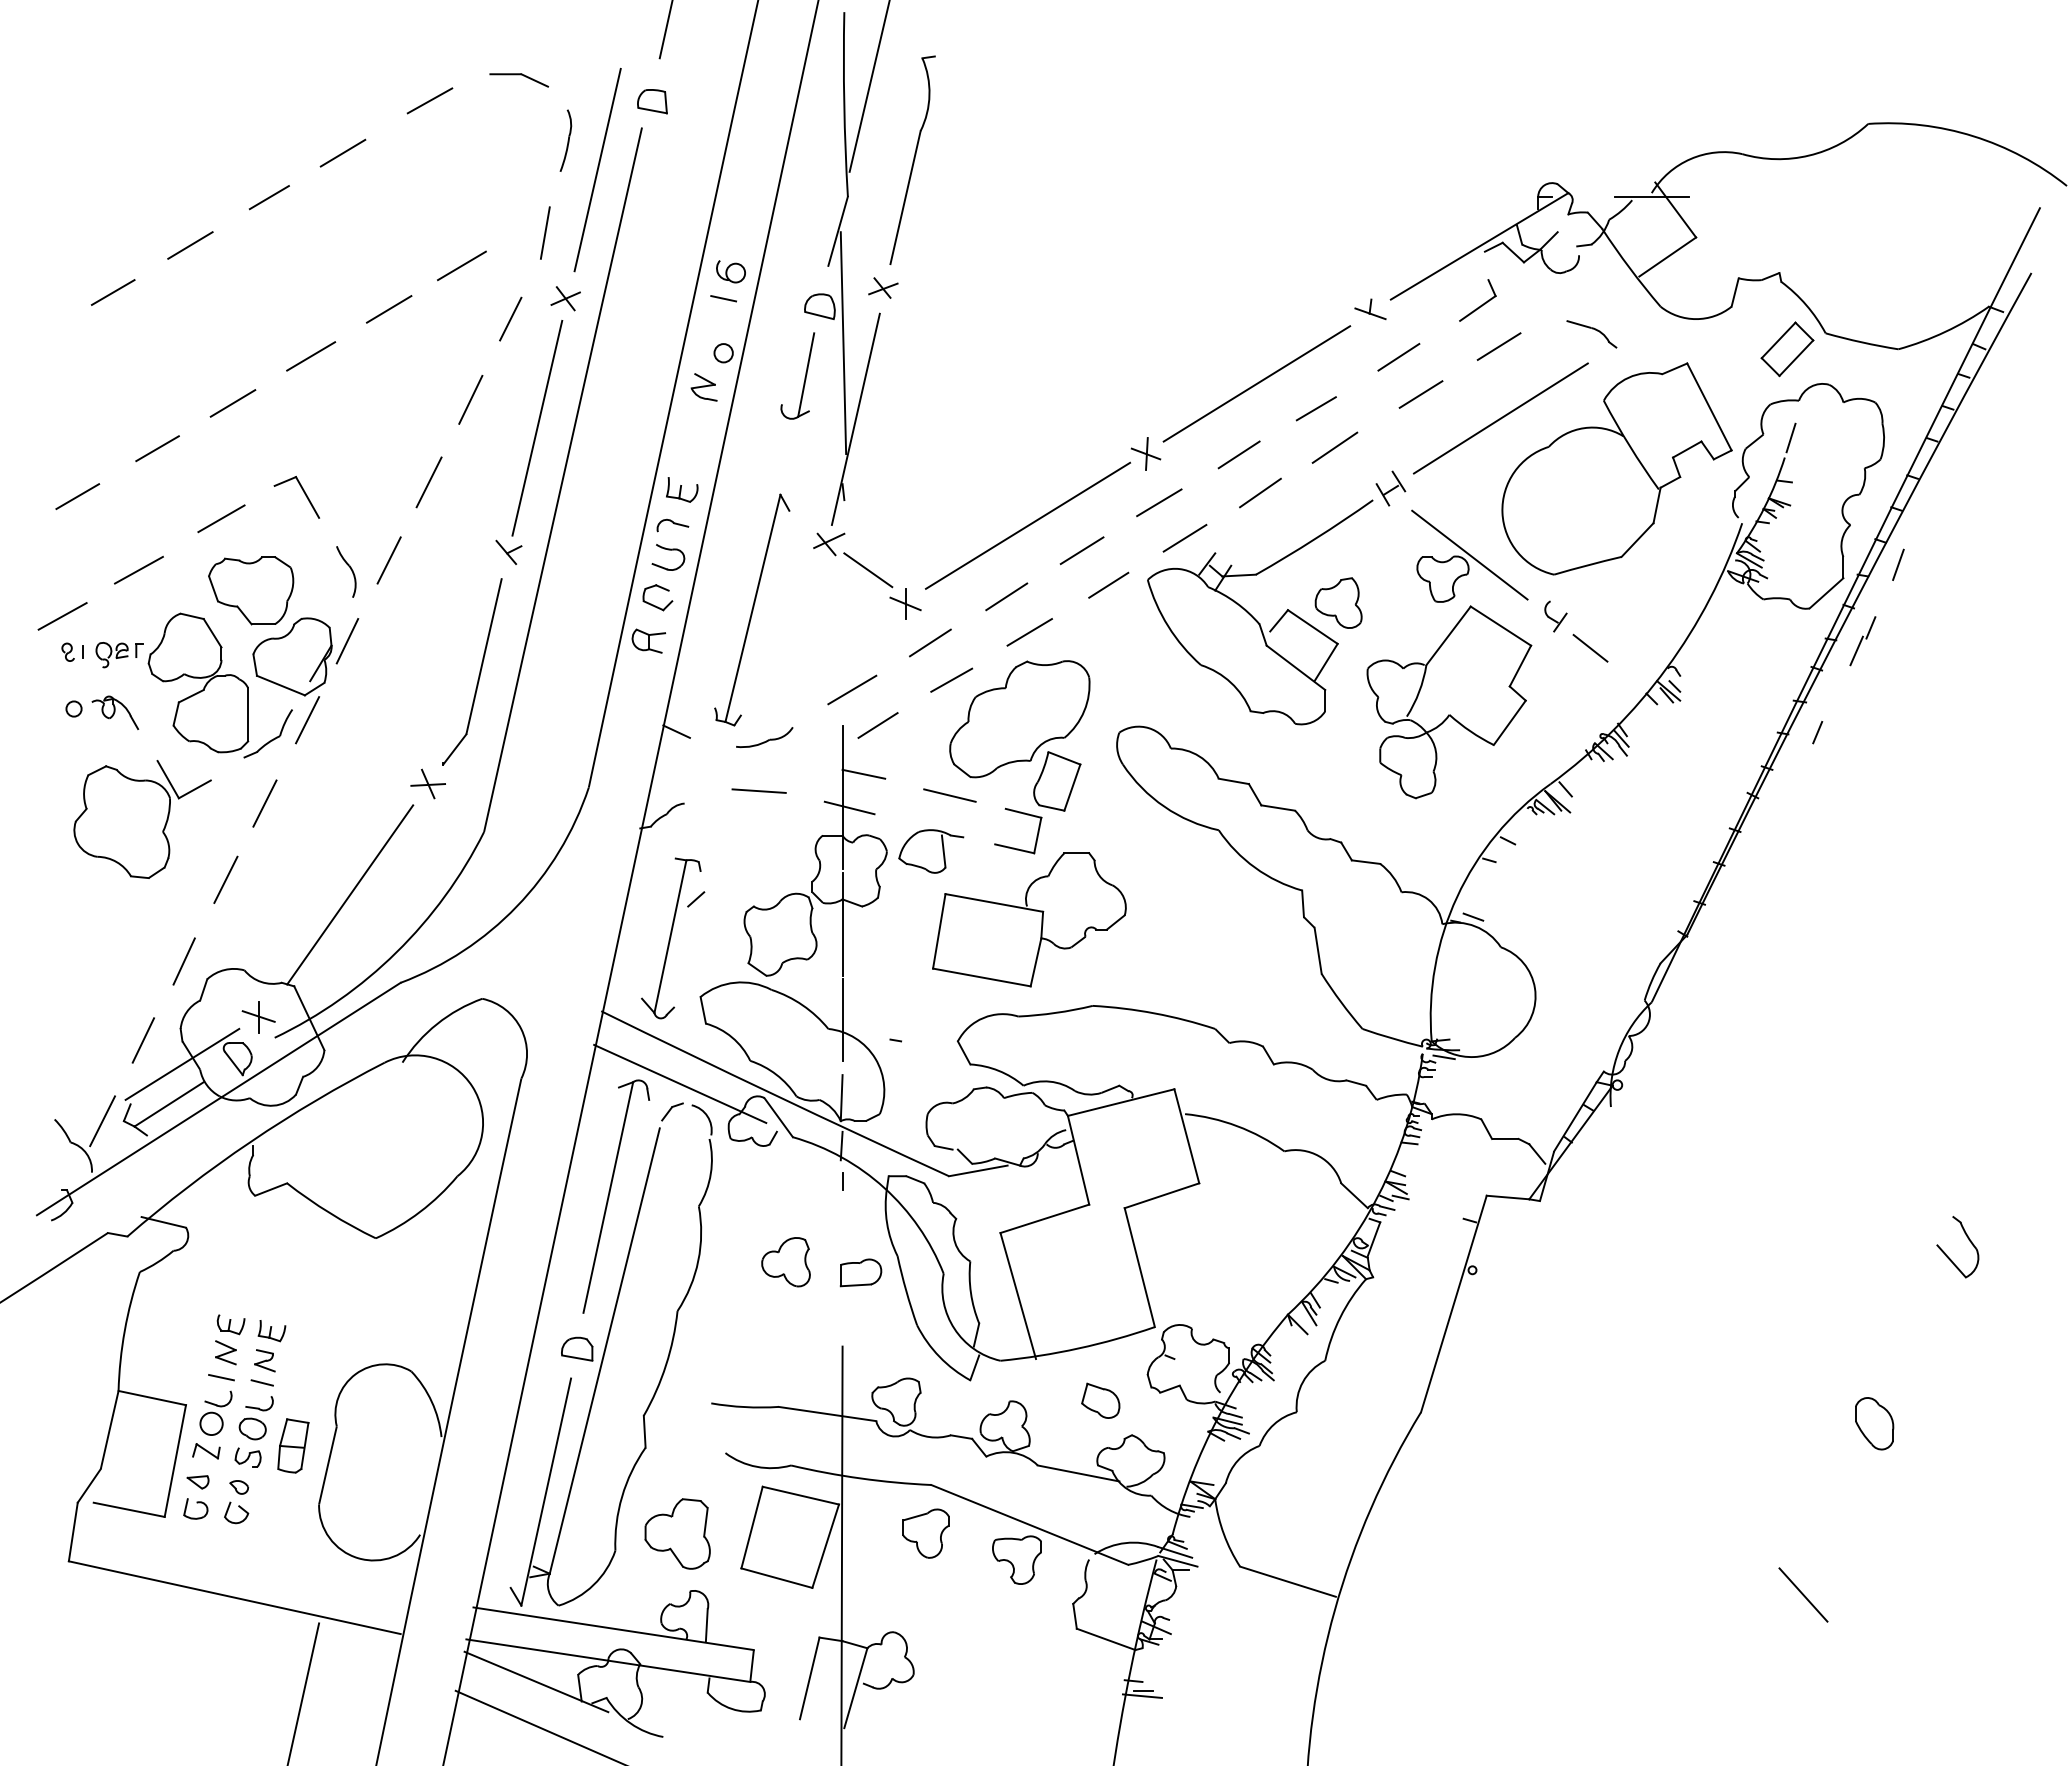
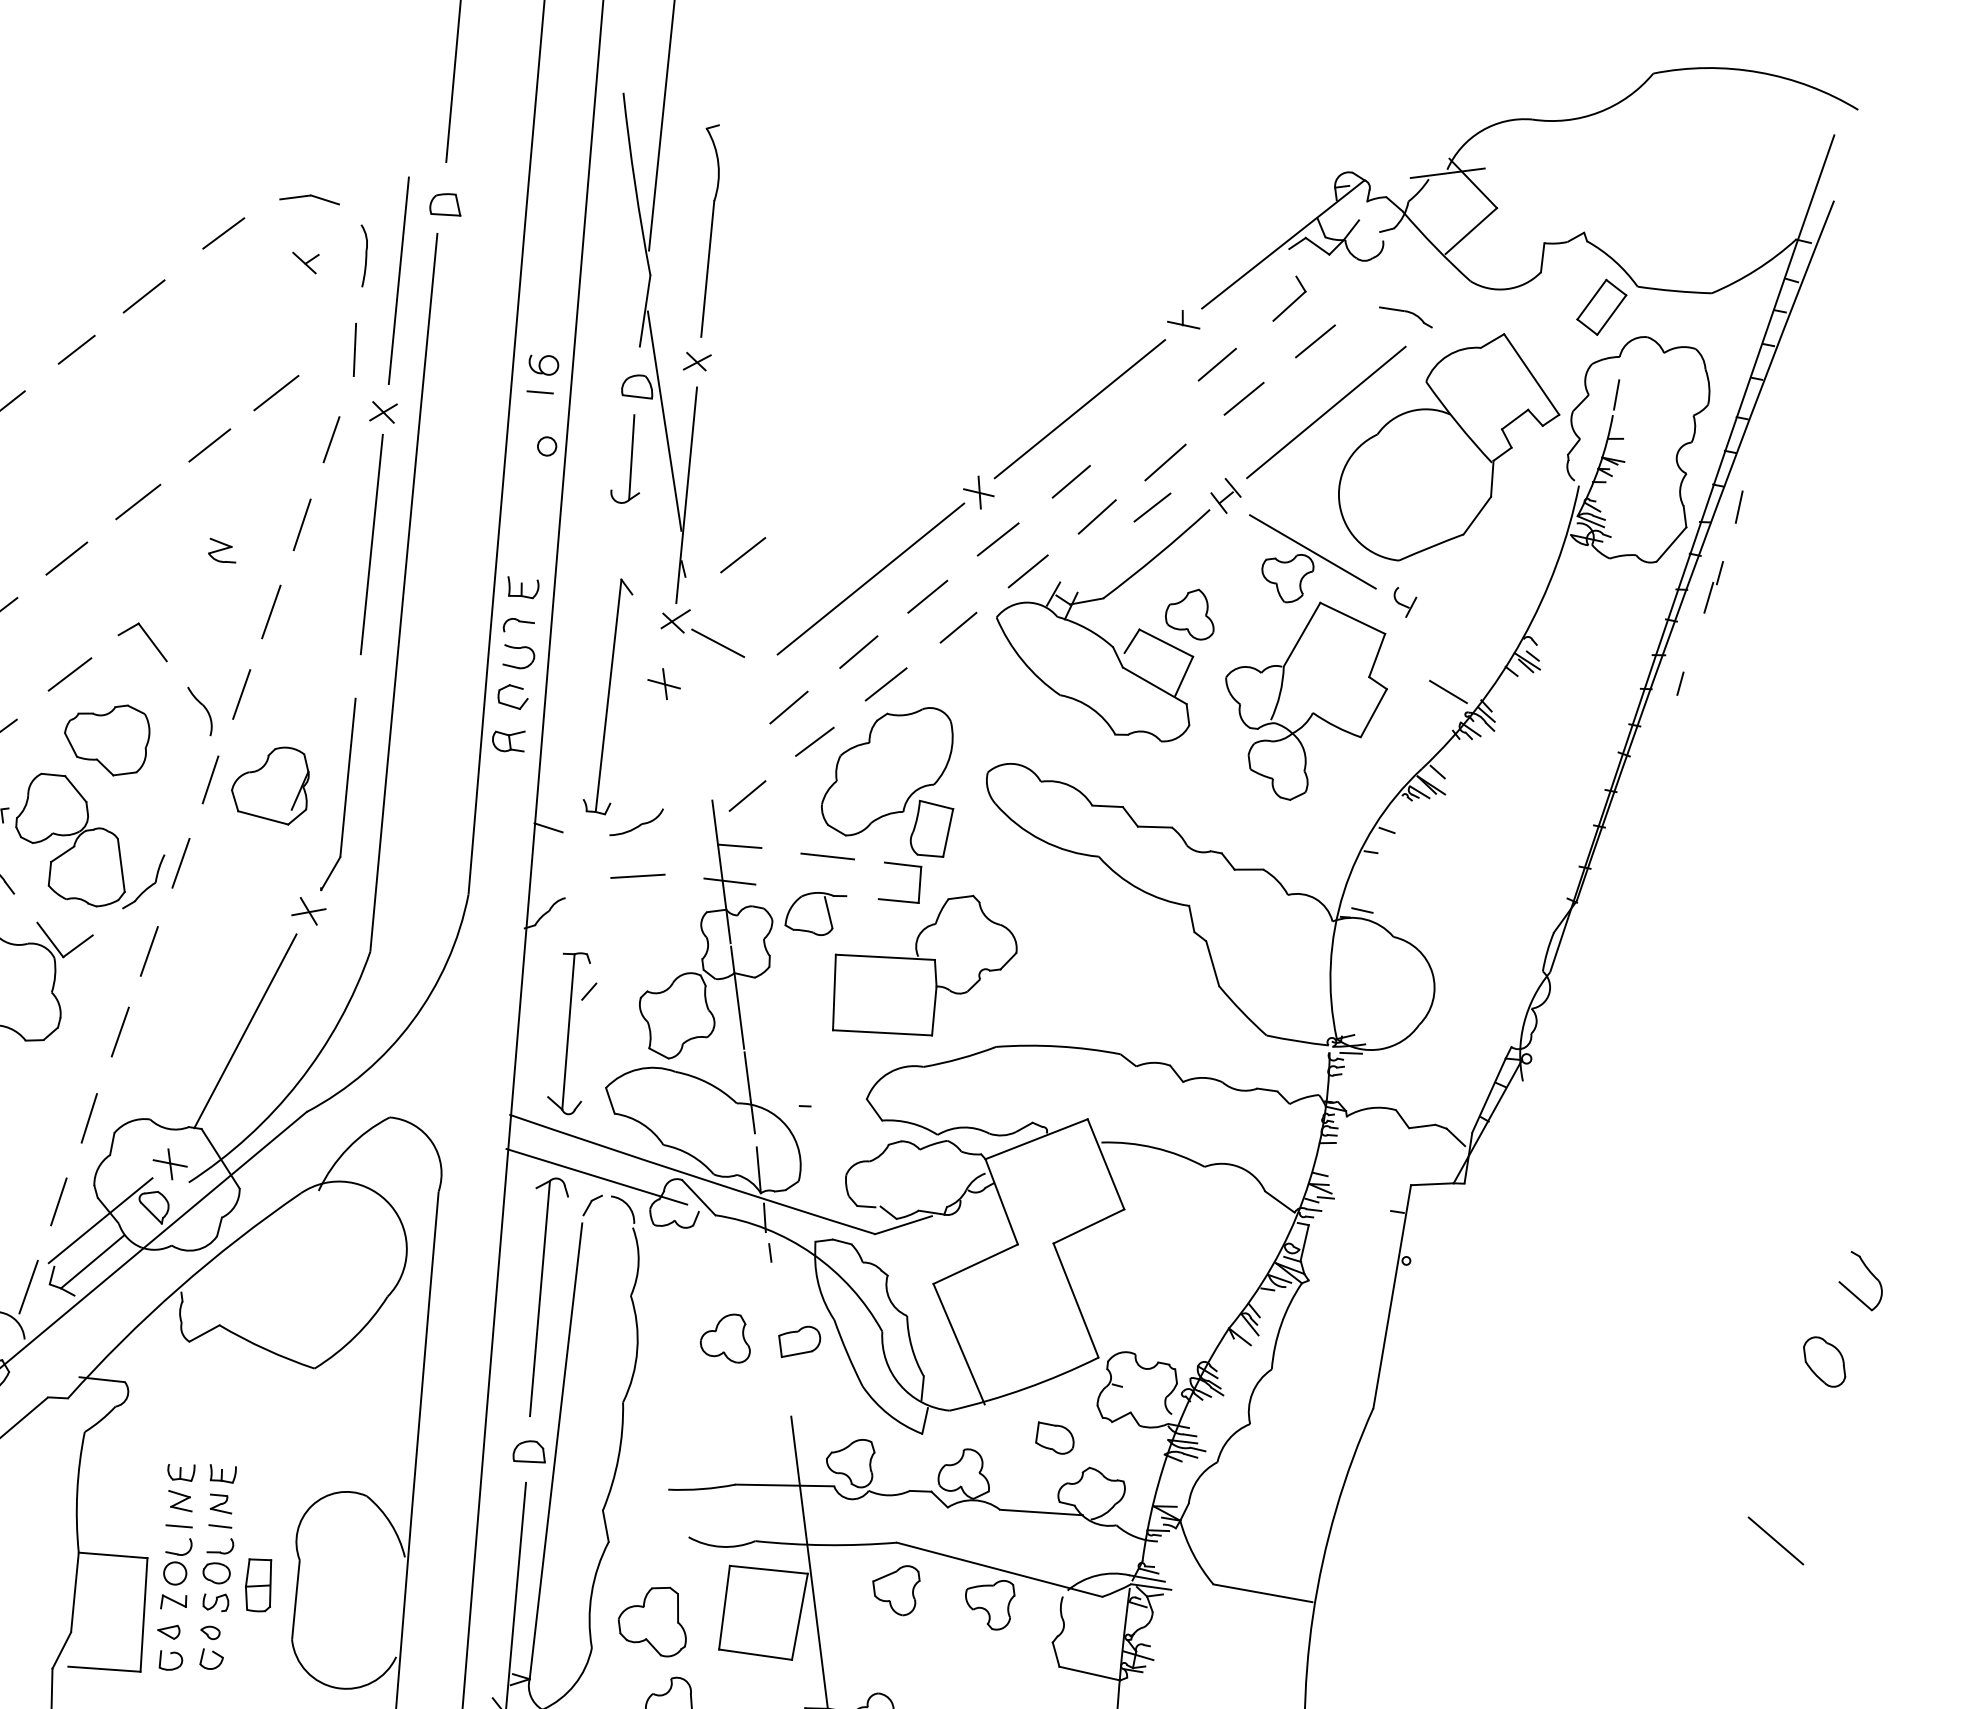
part: (703, 387) -> (220, 551), moved
line: (1315, 408) -> (1151, 507), moved
part: (508, 551) -> (306, 261), moved
part: (905, 603) -> (664, 683), moved
line: (1590, 647) -> (1448, 691), moved
part: (292, 656) -> (271, 787), moved
line: (852, 689) -> (743, 554), moved
part: (1948, 1256) -> (1851, 1291), moved

